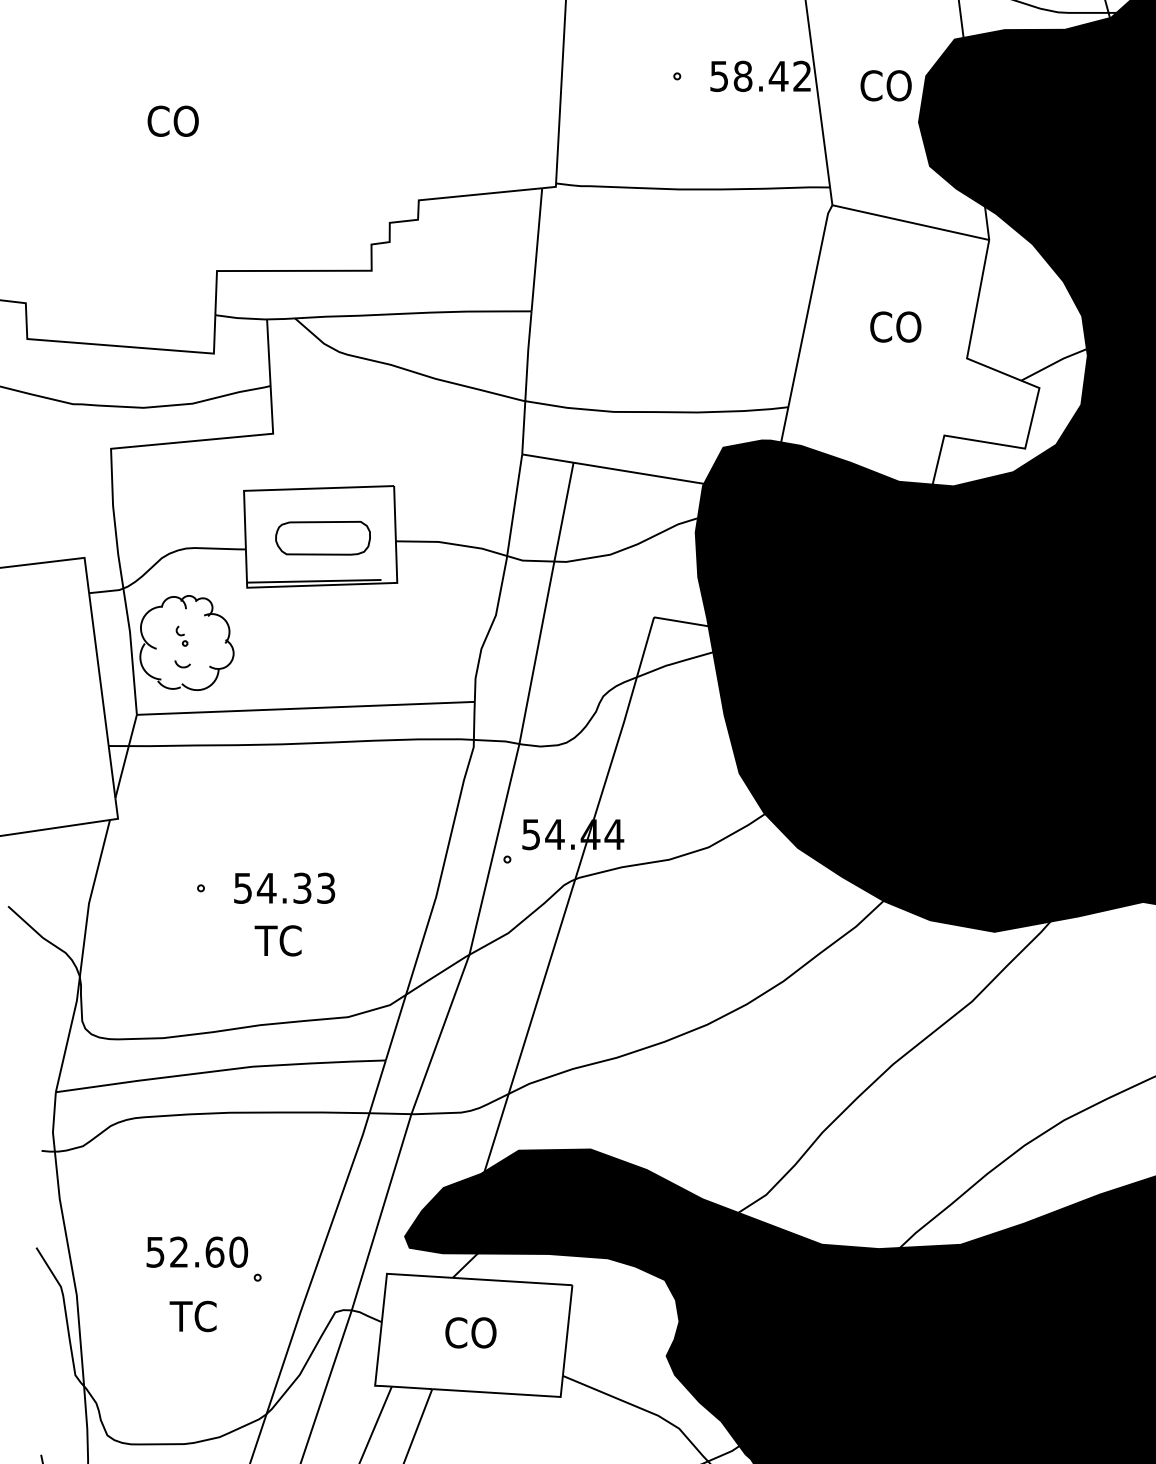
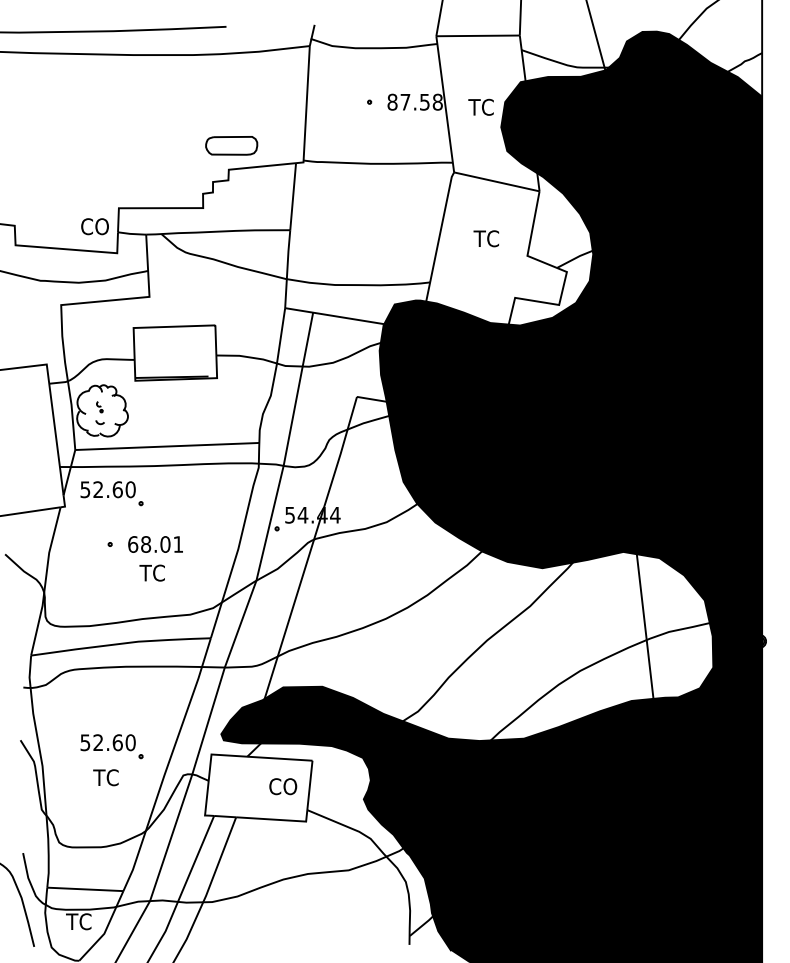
text: (759, 75) -> (414, 101), 58.42 -> 87.58
text: (884, 84) -> (482, 106), CO -> TC
text: (172, 120) -> (94, 226), moved
text: (893, 326) -> (487, 238), CO -> TC
part: (322, 537) -> (231, 145), moved
part: (203, 794) -> (111, 493), added
text: (284, 888) -> (155, 544), 54.33 -> 68.01
text: (471, 1332) -> (283, 786), moved

